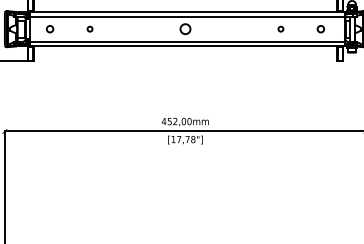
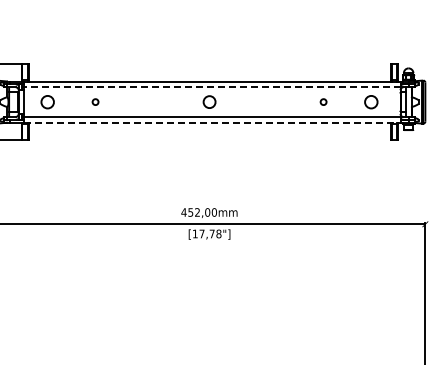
line: (187, 16) -> (211, 87), solid -> dashed
circle: (49, 28) -> (47, 101), size x1.6
circle: (321, 28) -> (371, 101), size x1.6
line: (187, 46) -> (212, 122), solid -> dashed

